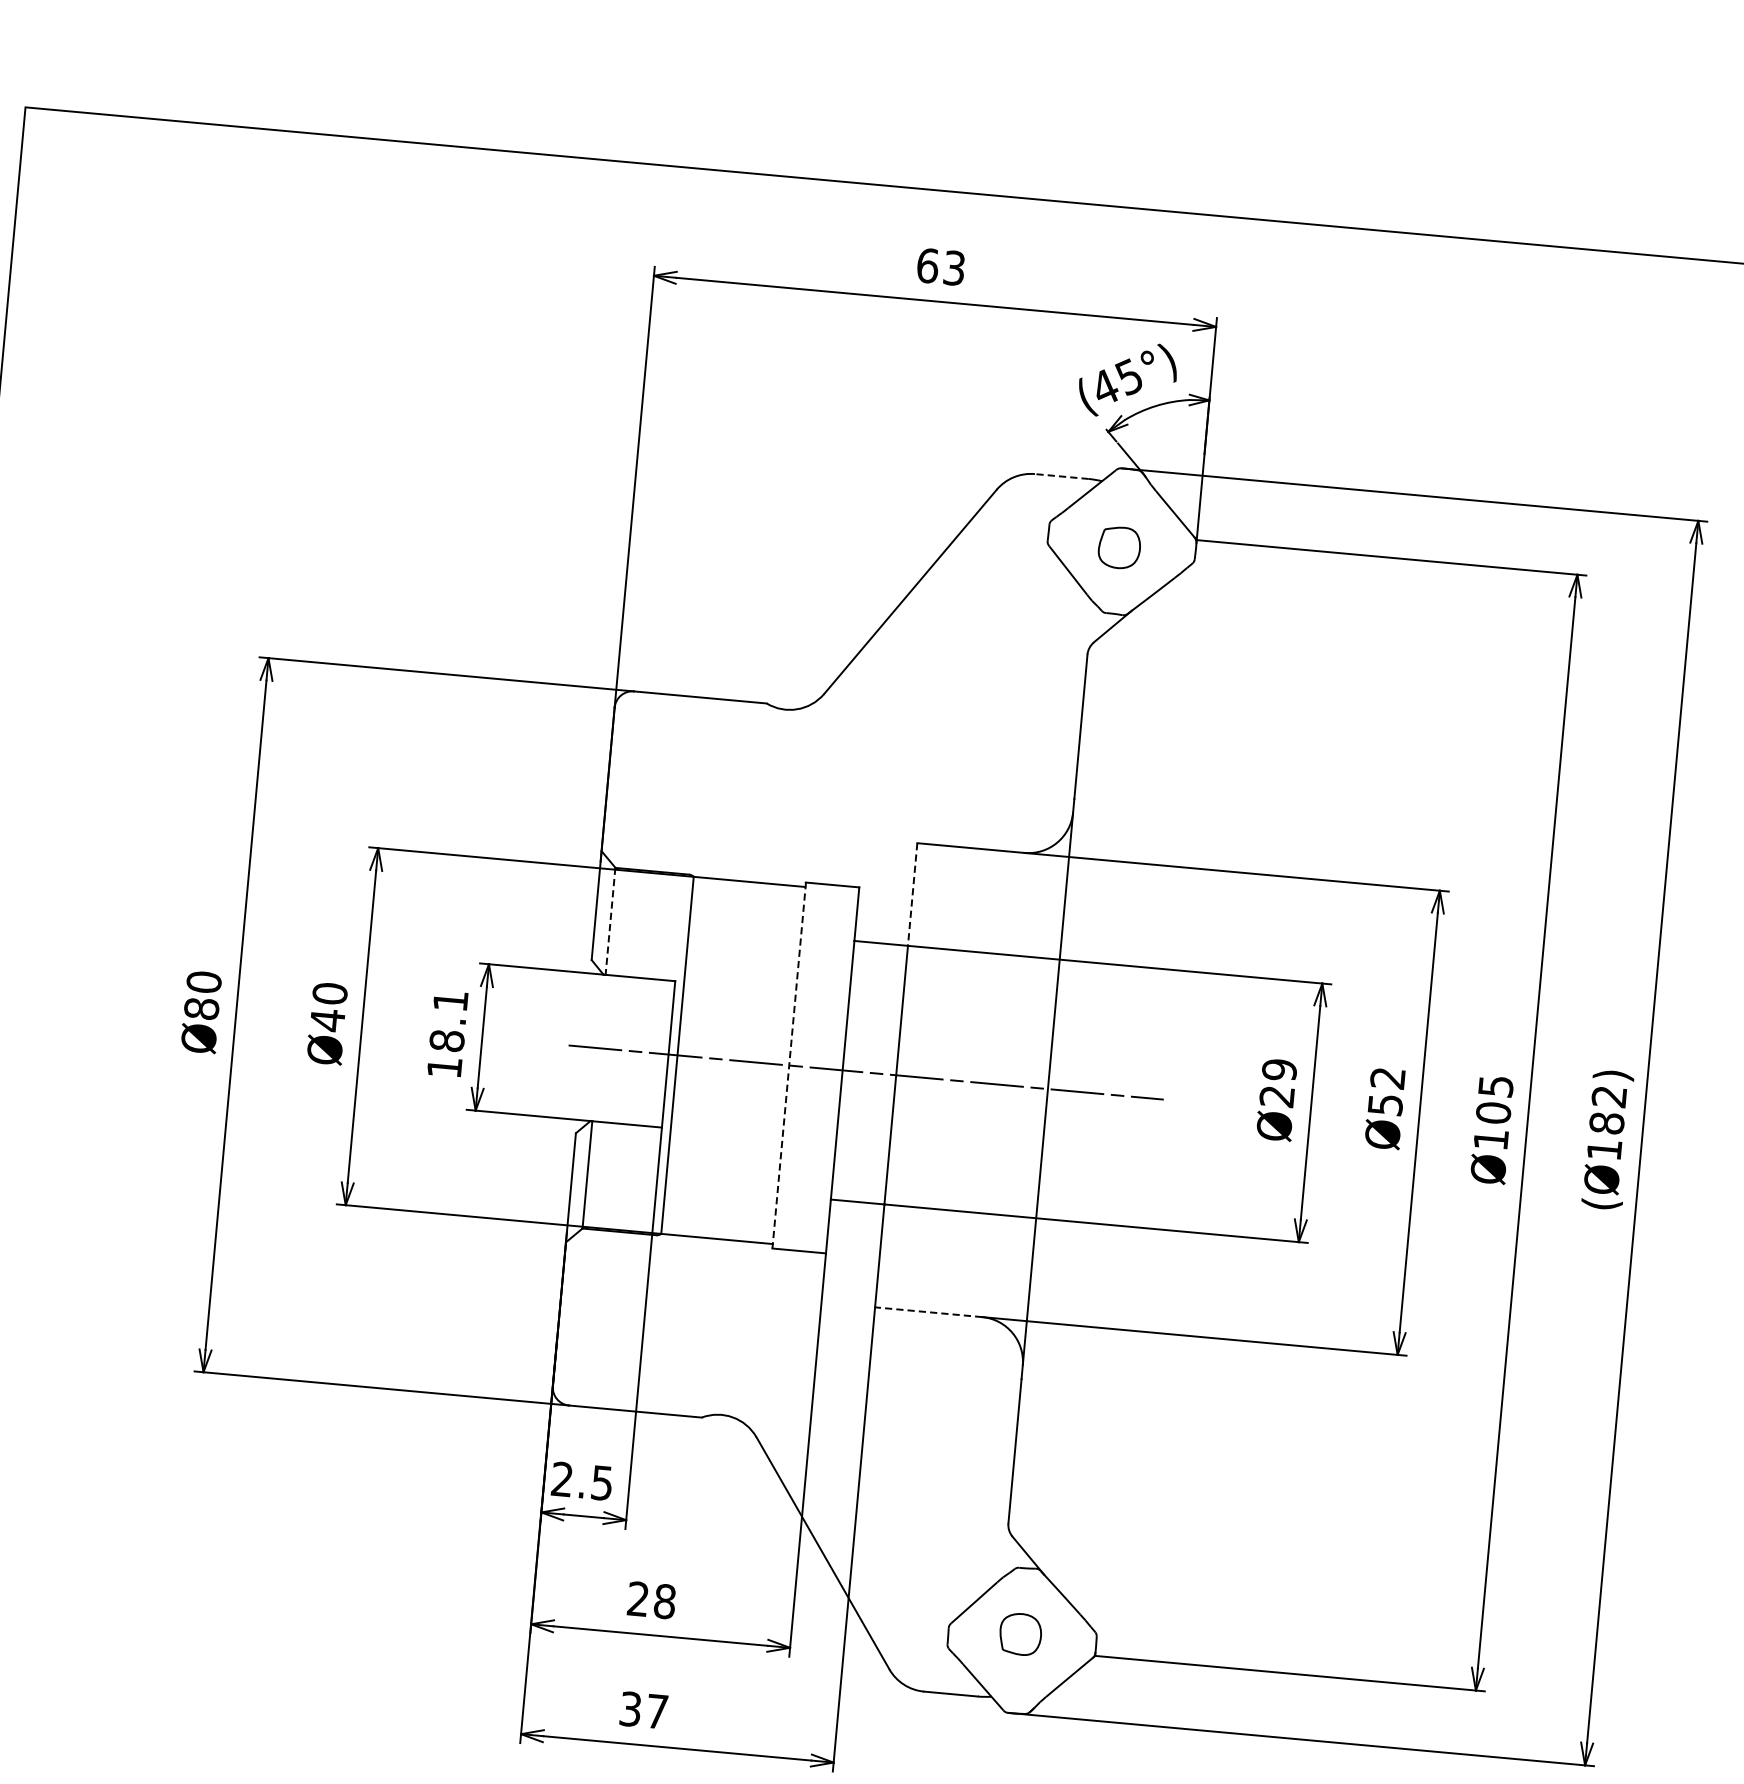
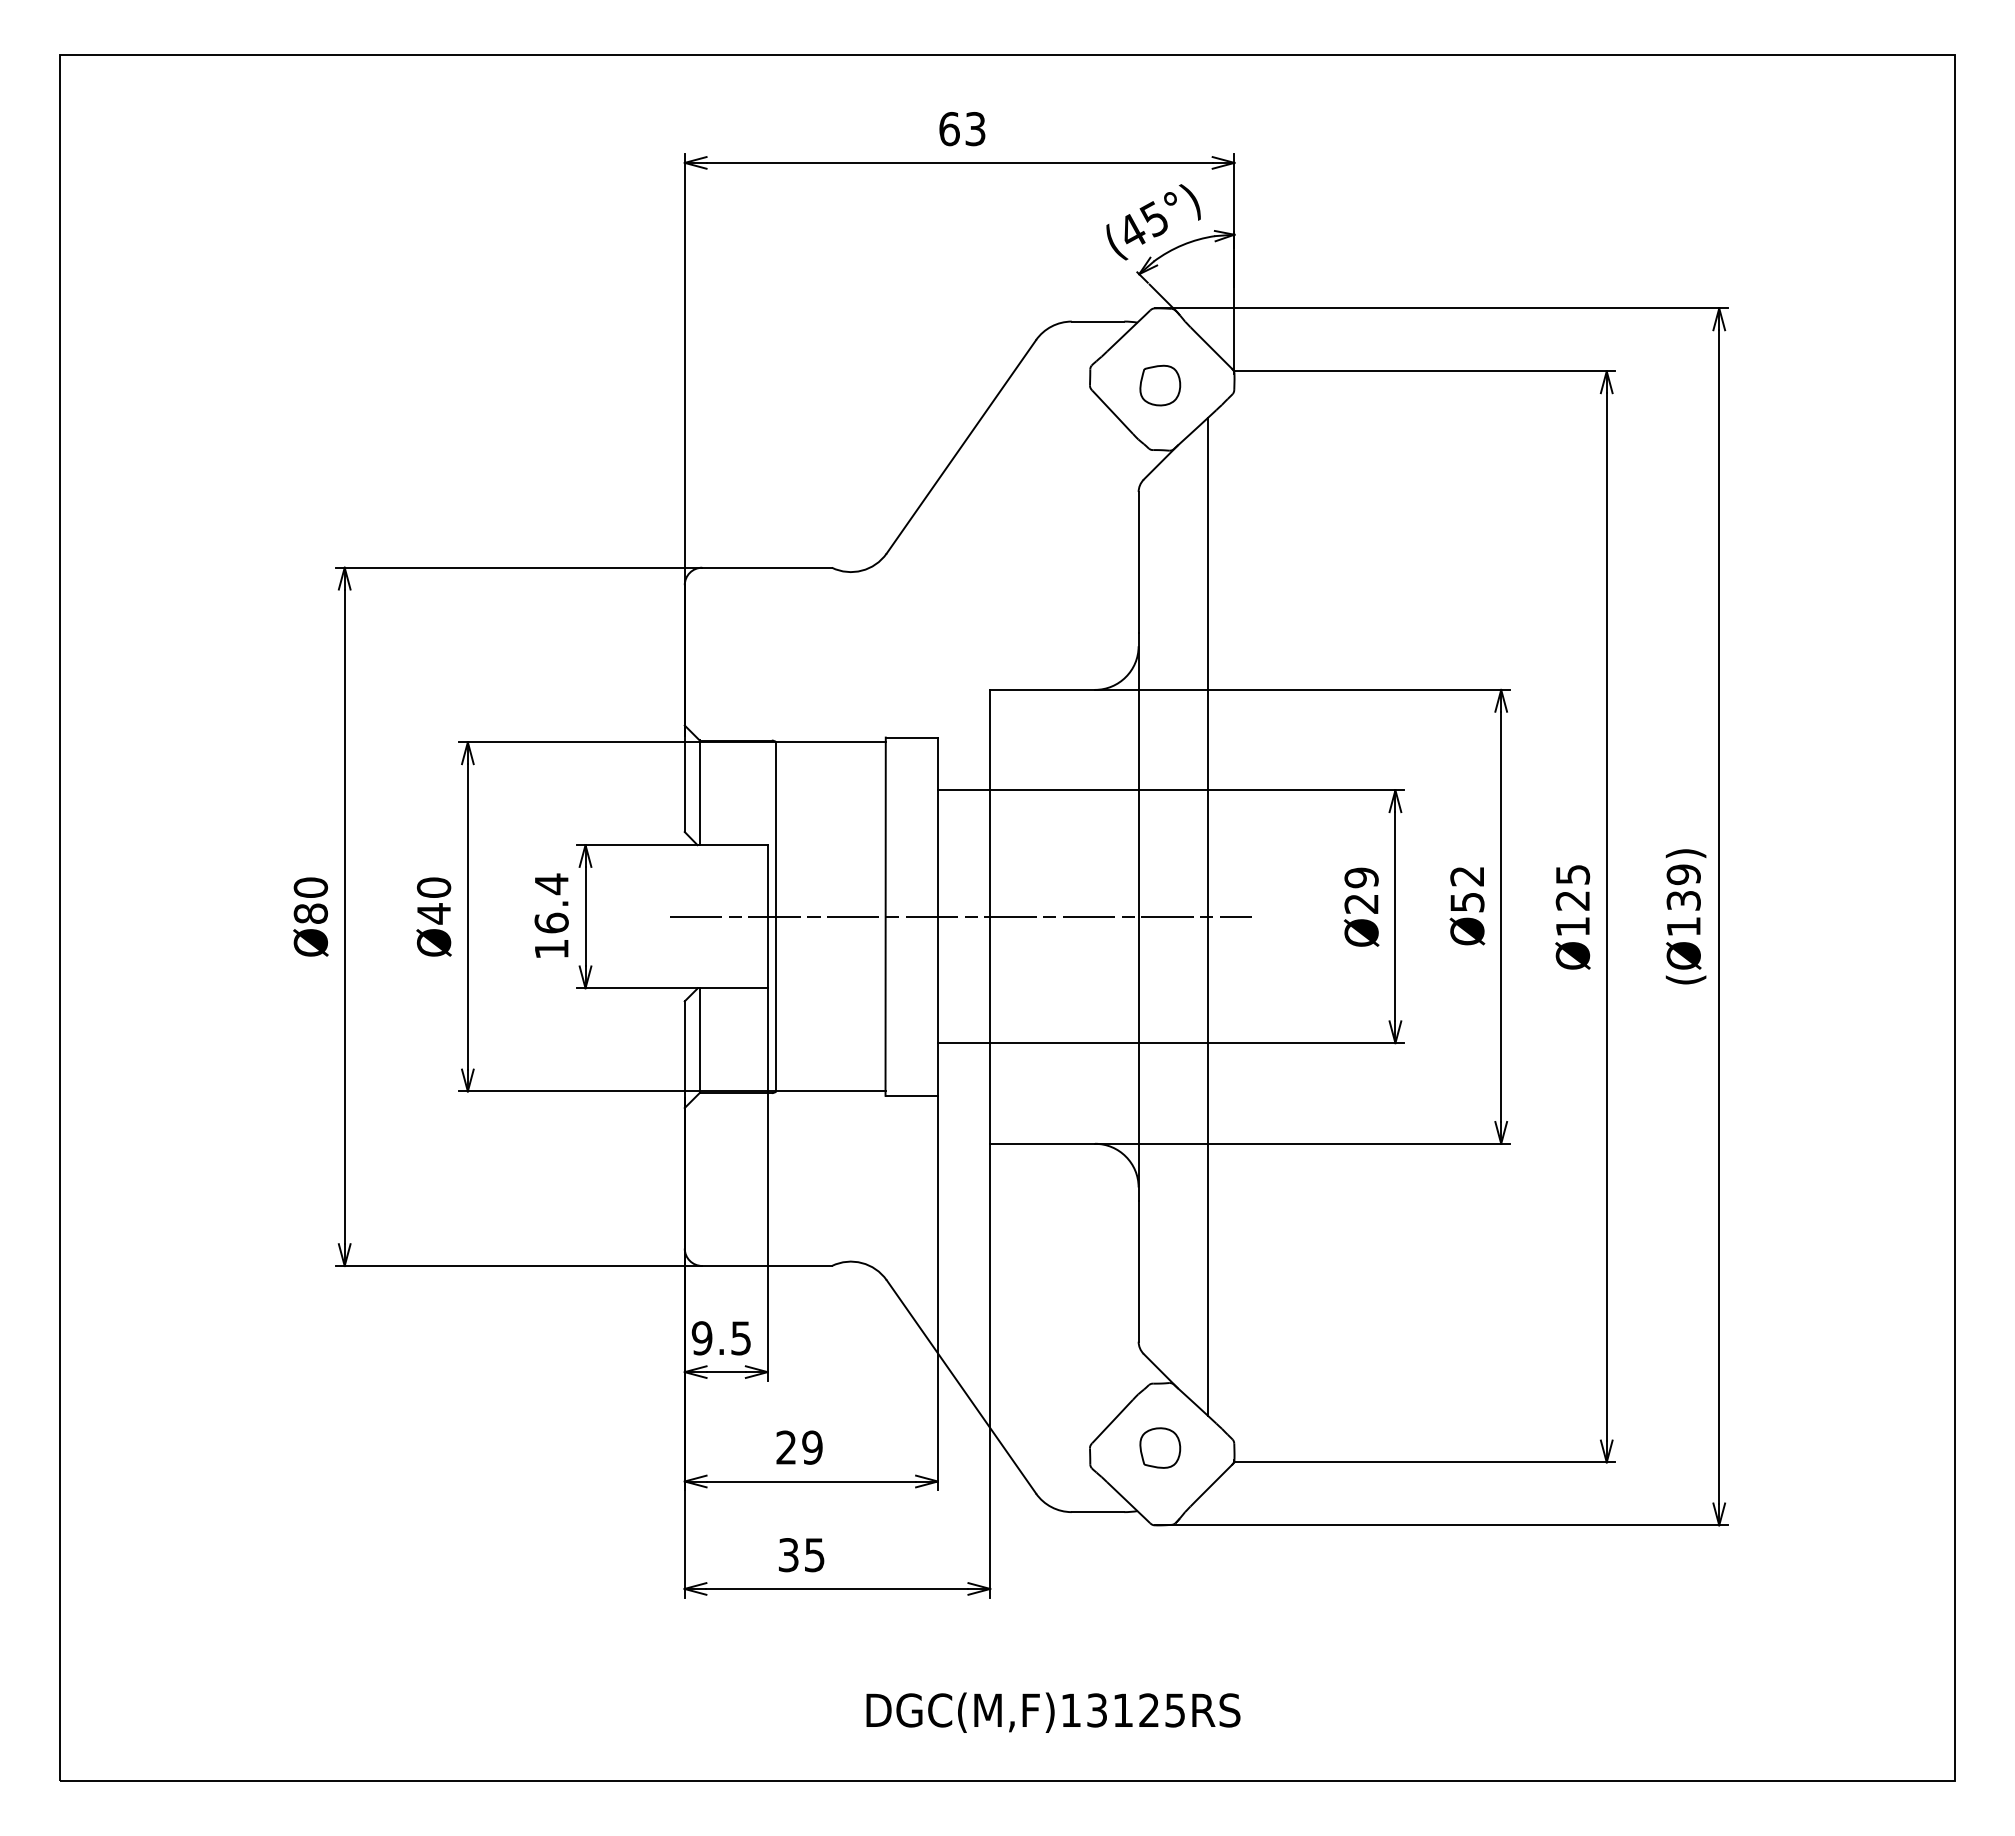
line: (1061, 476) -> (1097, 321), dashed -> solid
line: (912, 894) -> (990, 740), dashed -> solid
line: (610, 922) -> (699, 793), dashed -> solid
text: (448, 1020) -> (551, 903), 18.1 -> 16.4
line: (789, 1066) -> (885, 917), dashed -> solid
line: (1119, 1095) -> (1208, 916), added
text: (1607, 1109) -> (1683, 887), (Ø182) -> (Ø139)
text: (1493, 1112) -> (1572, 900), Ø105 -> Ø125
line: (928, 1311) -> (1042, 1143), dashed -> solid
text: (561, 1479) -> (701, 1338), 2.5 -> 9.5
text: (665, 1601) -> (812, 1447), 28 -> 29
text: (657, 1712) -> (814, 1555), 37 -> 35

